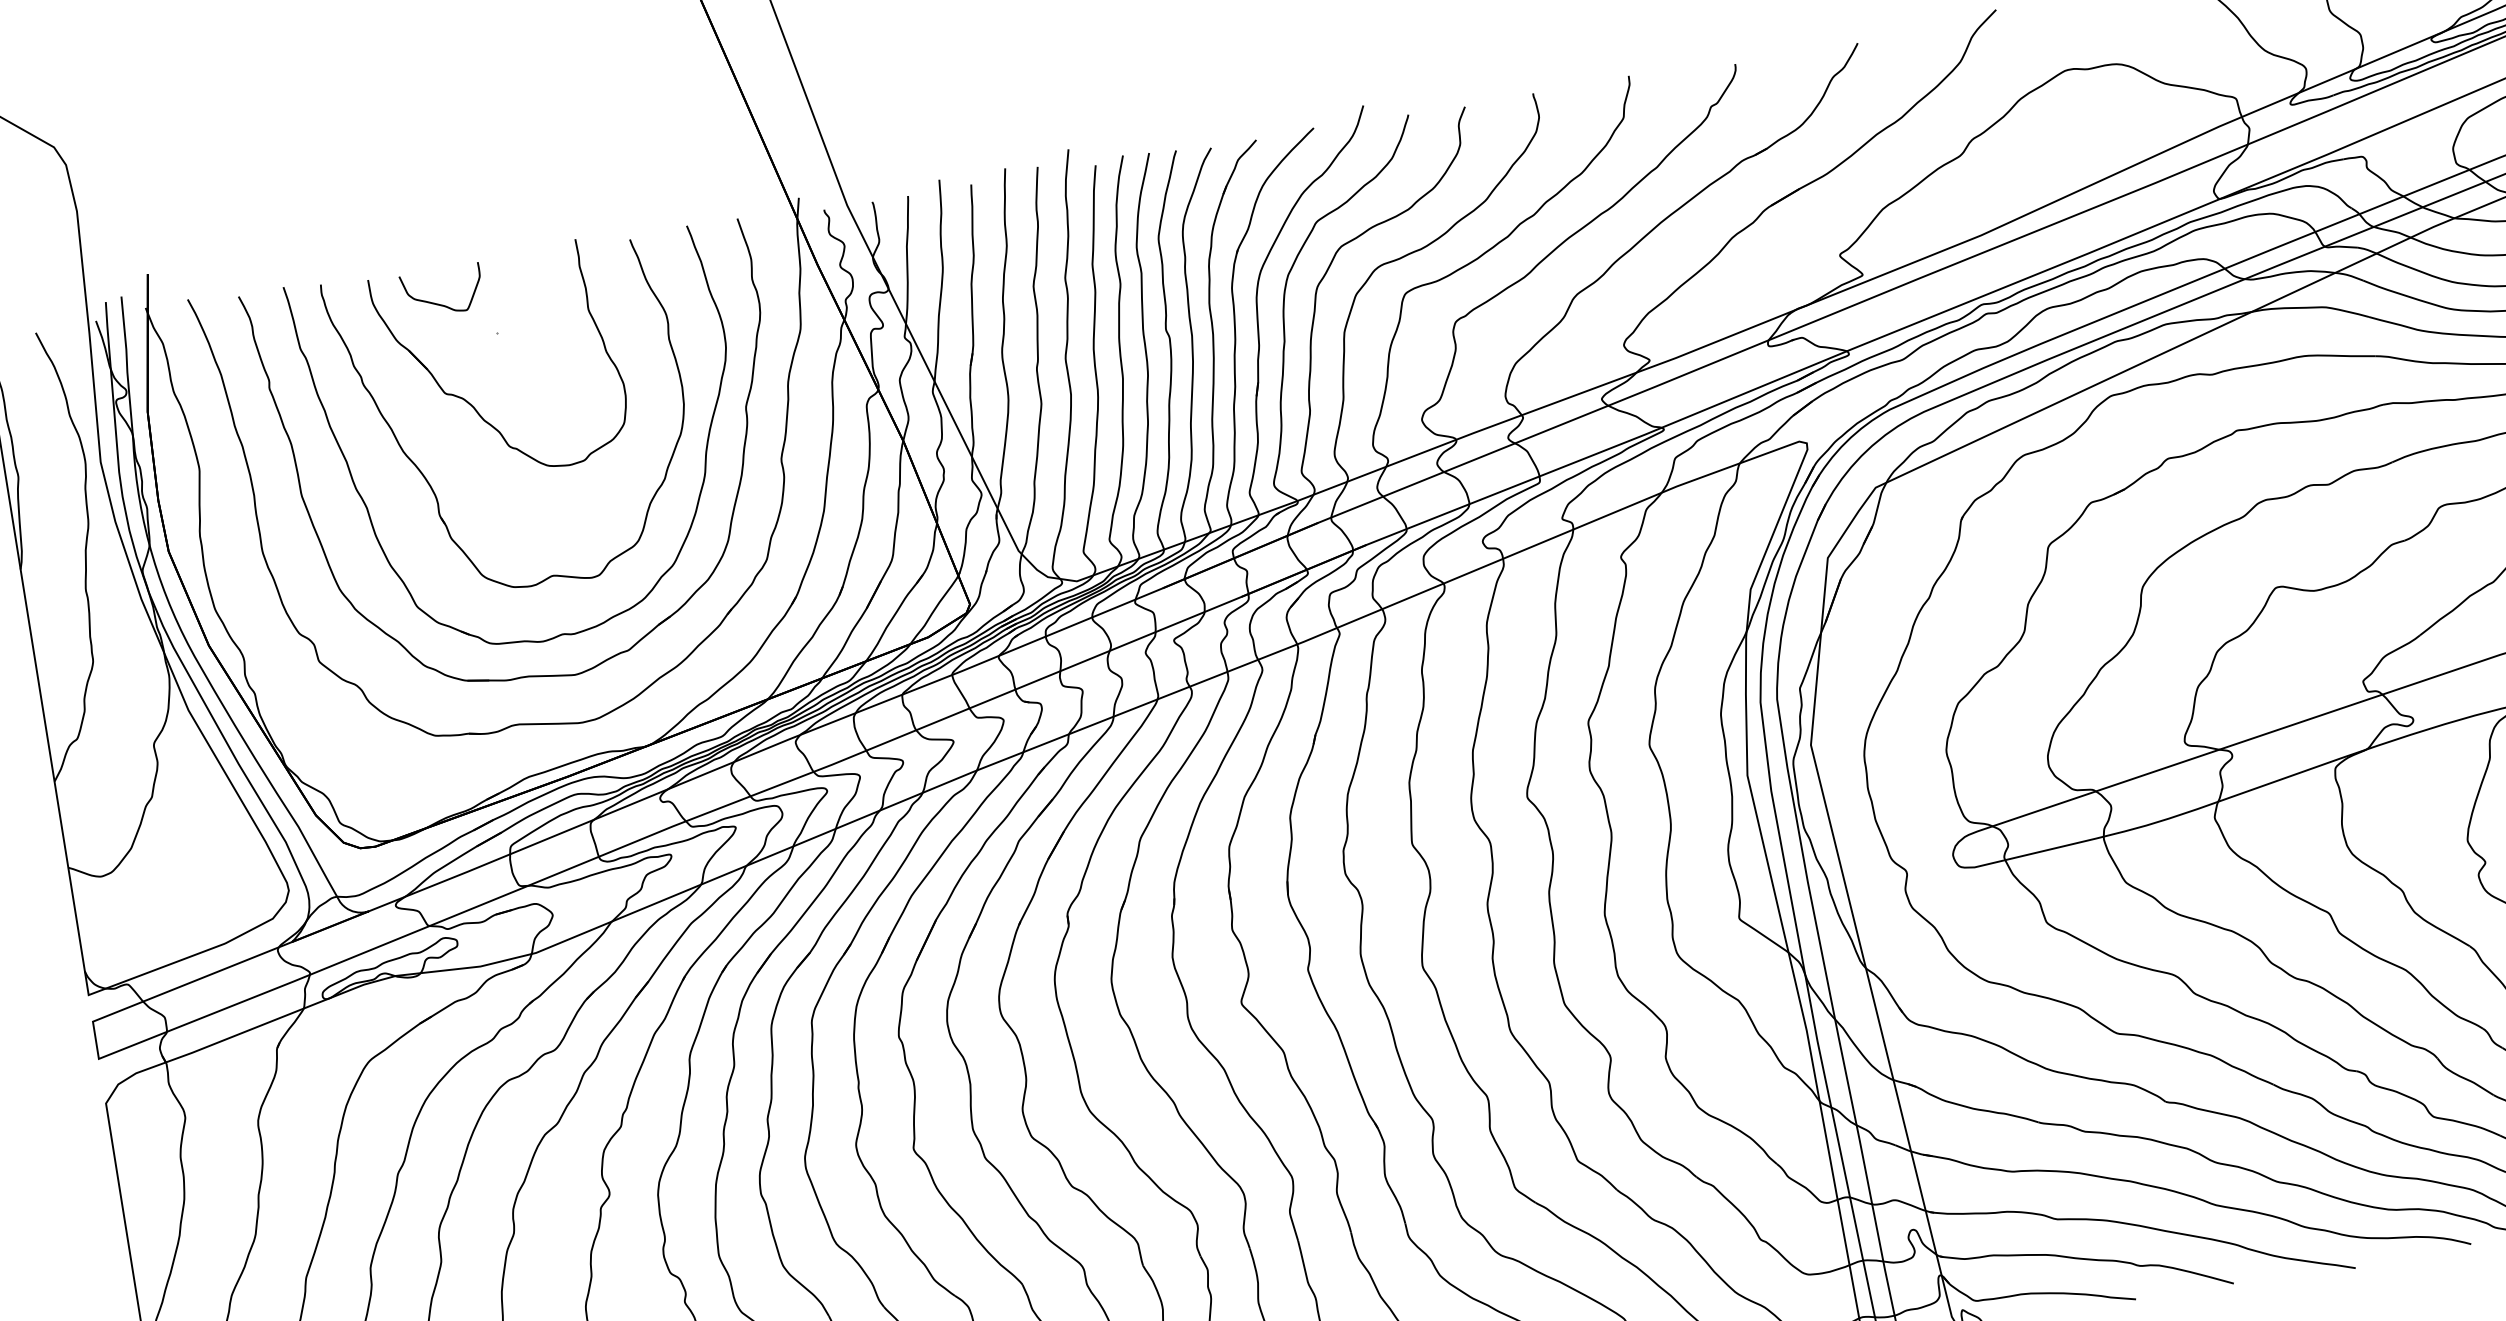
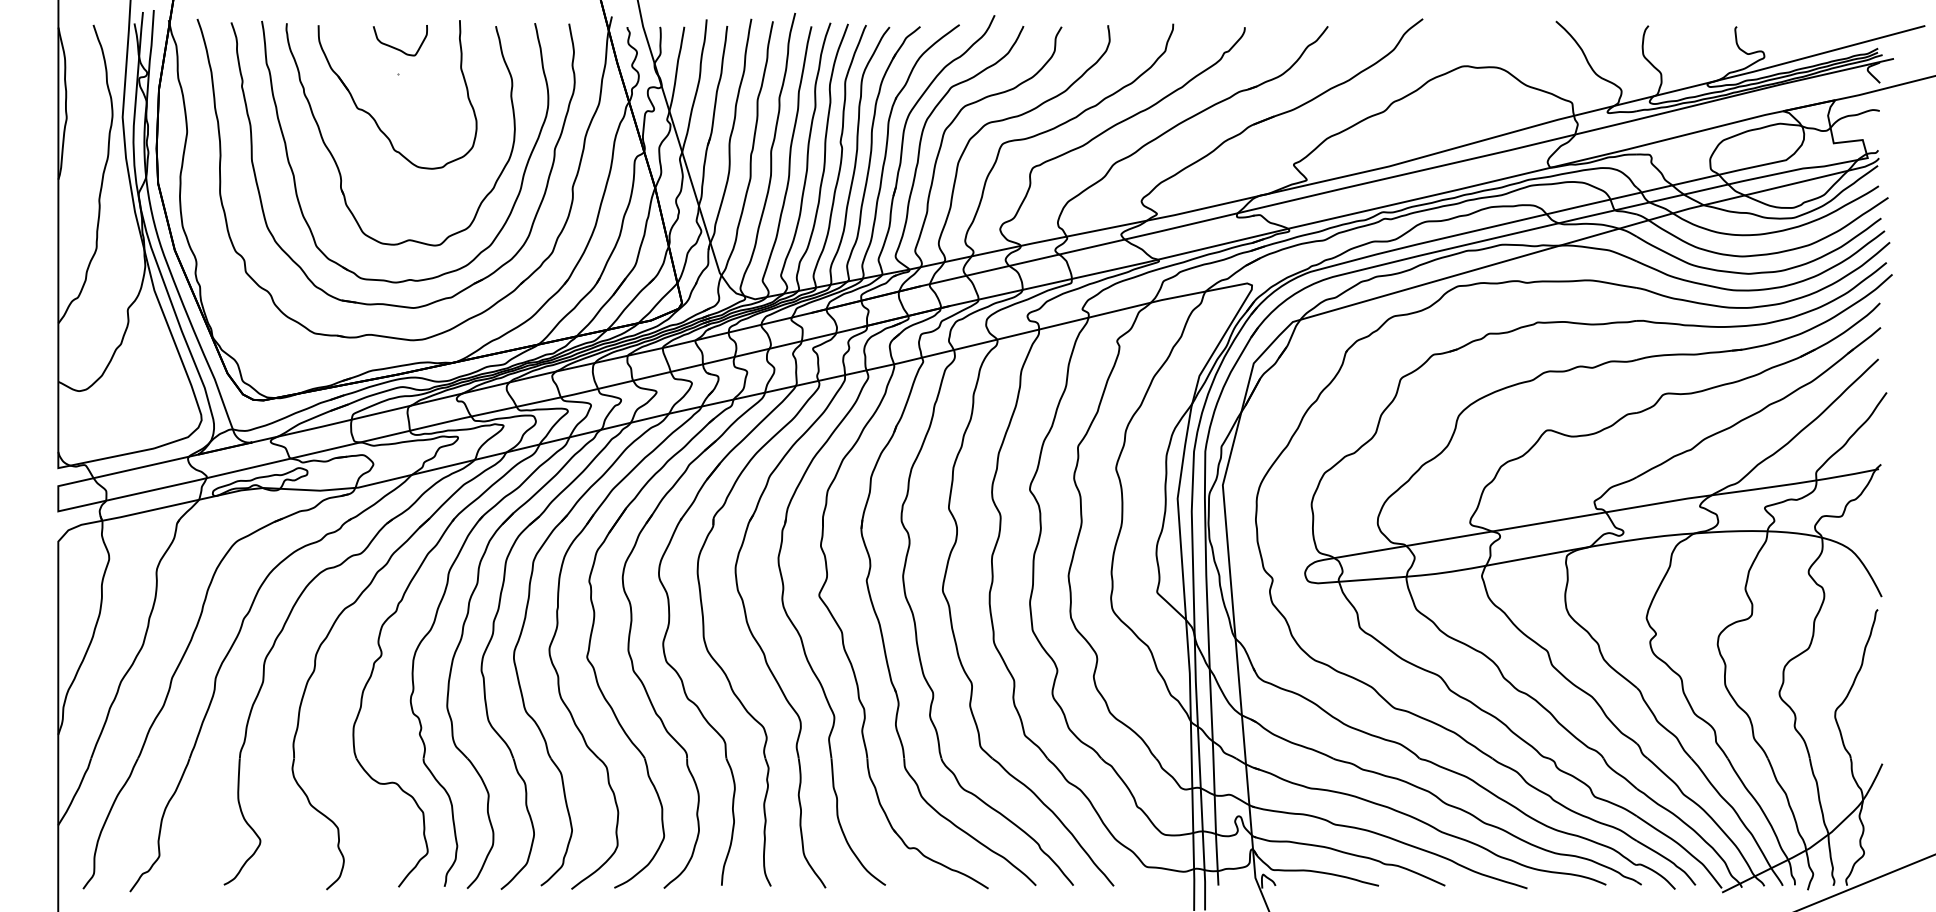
curve: (438, 302) -> (396, 47), moved

